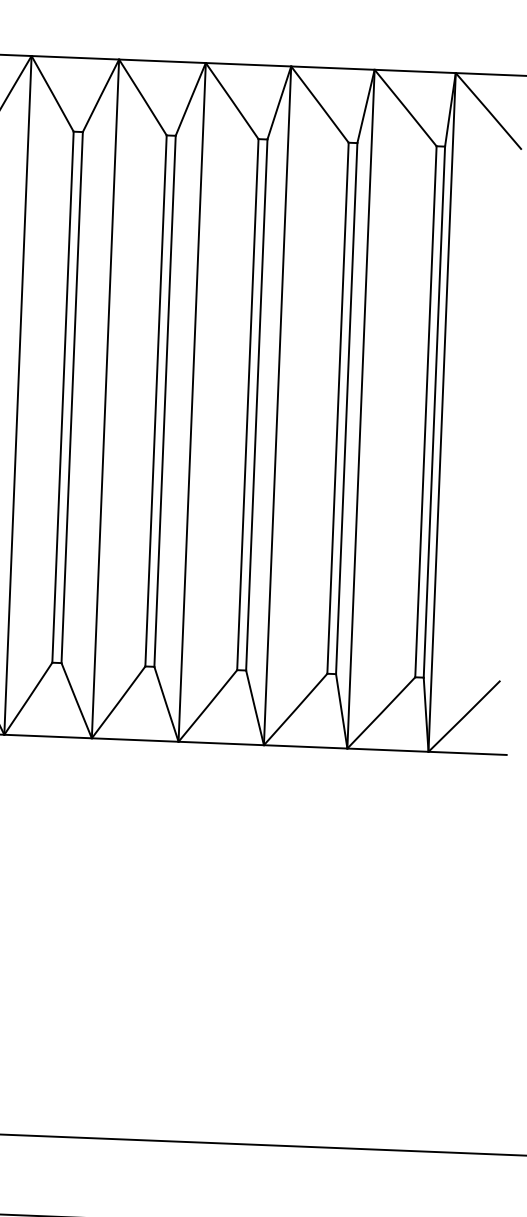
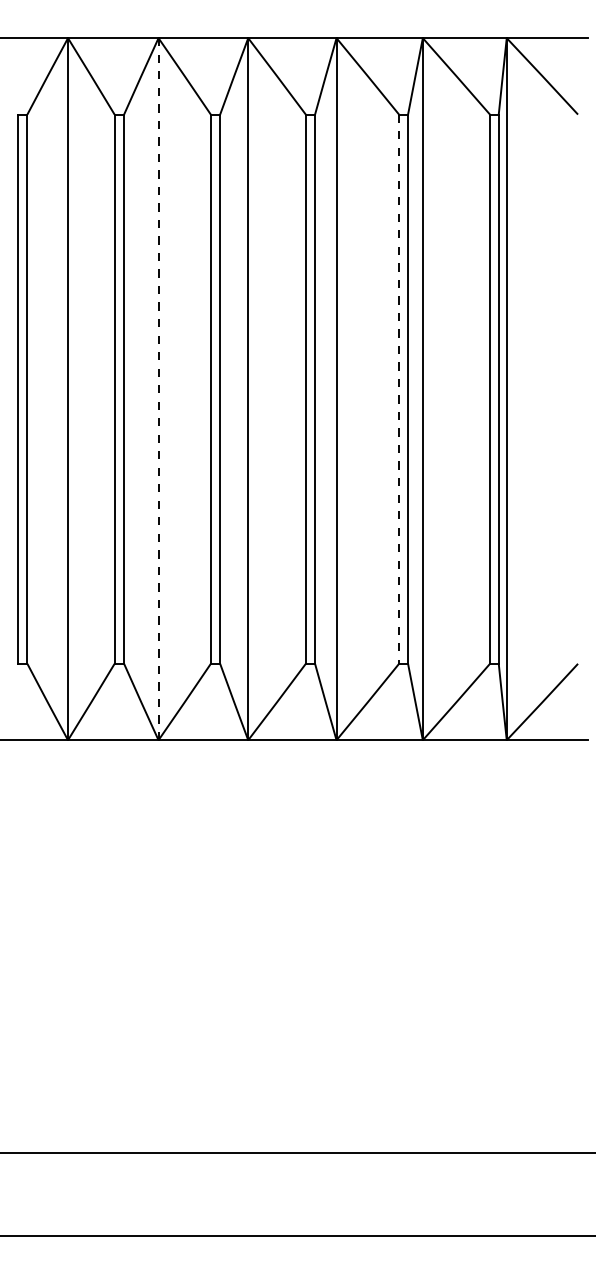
line: (105, 399) -> (158, 389), solid -> dashed
line: (338, 408) -> (399, 389), solid -> dashed

